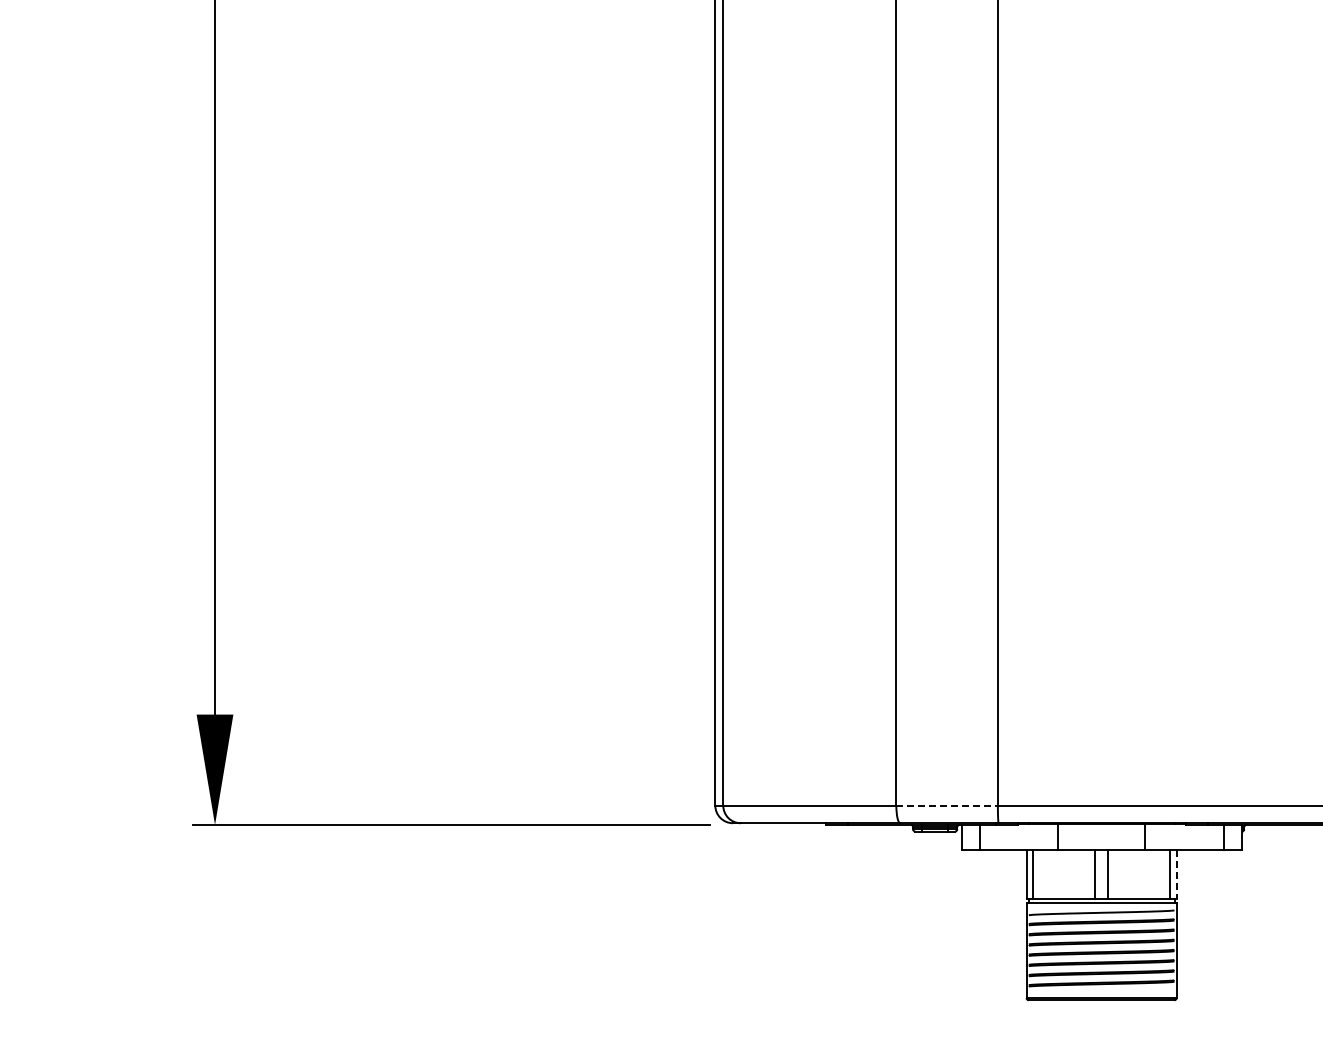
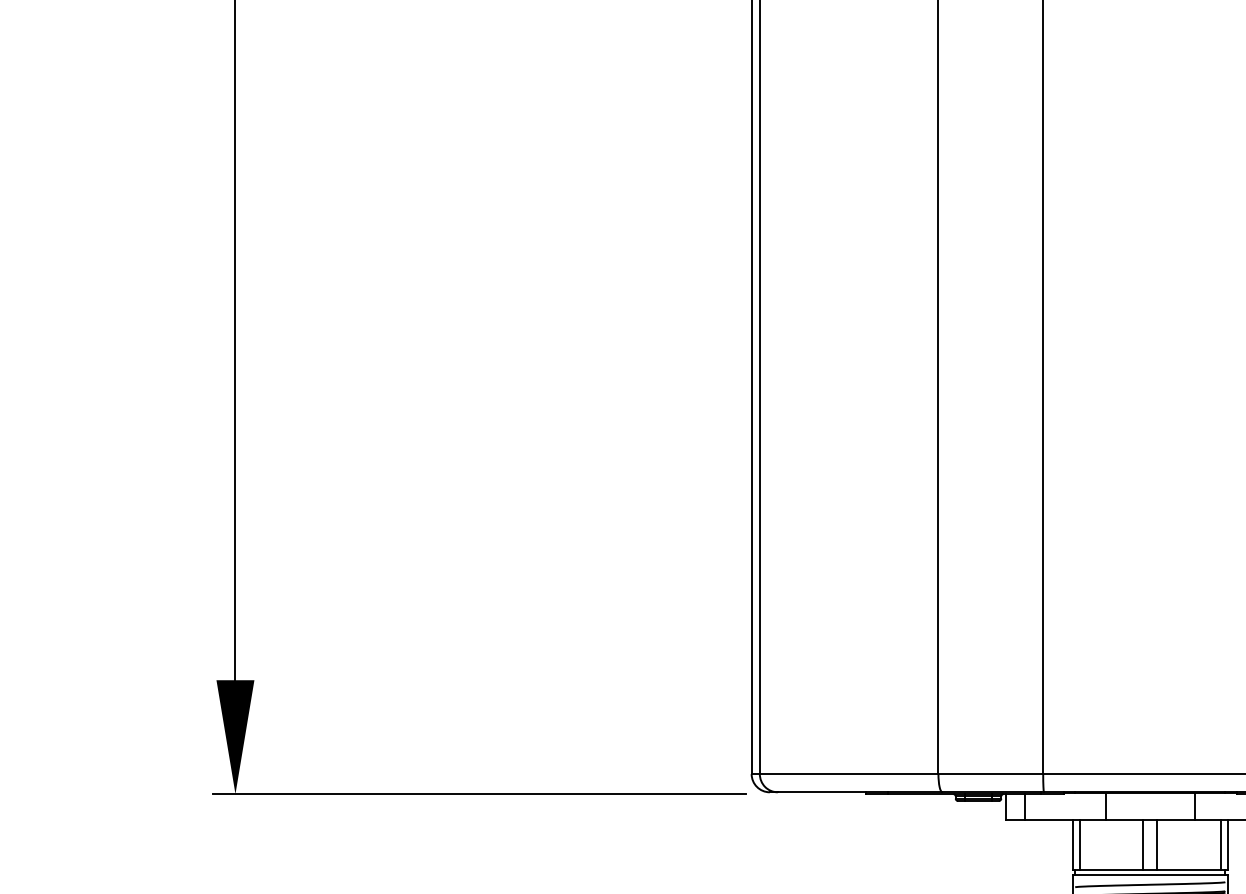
line: (947, 805) -> (991, 774), dashed -> solid
line: (1176, 874) -> (1227, 845), dashed -> solid

